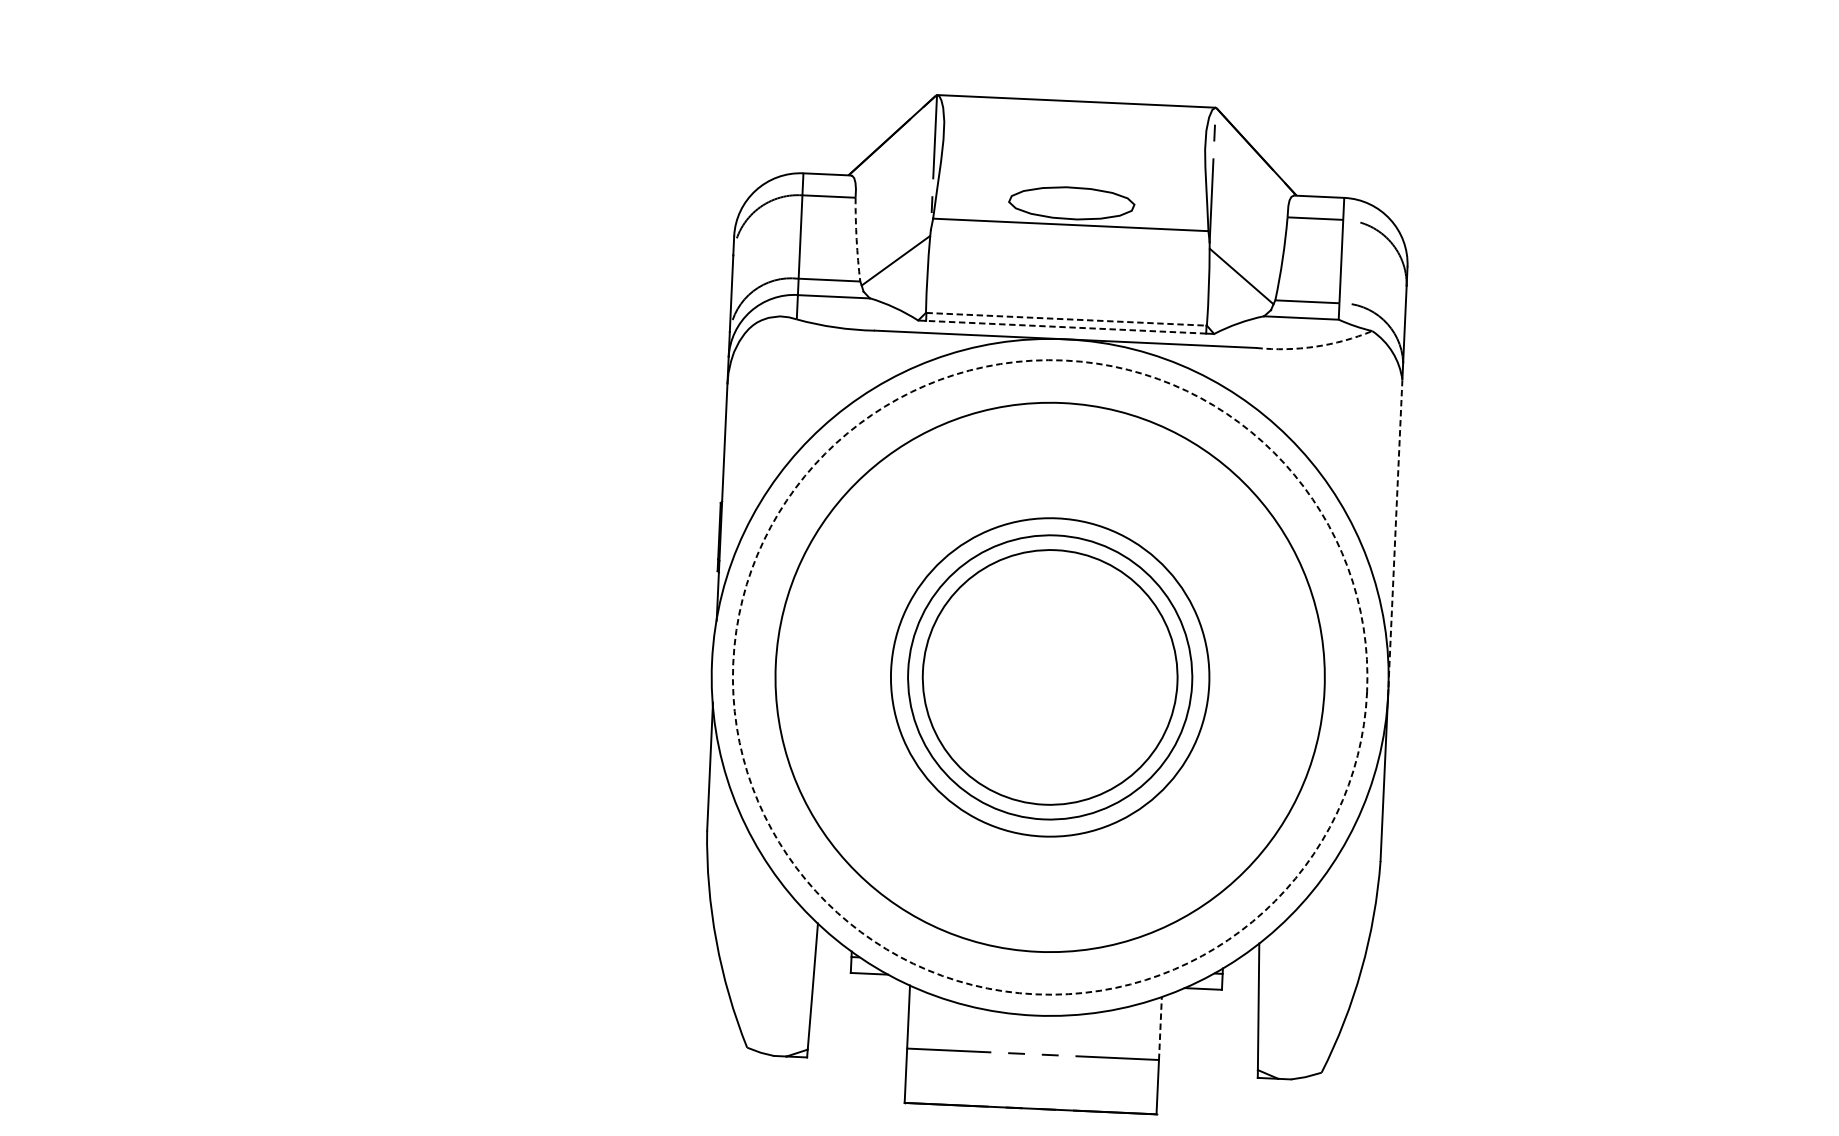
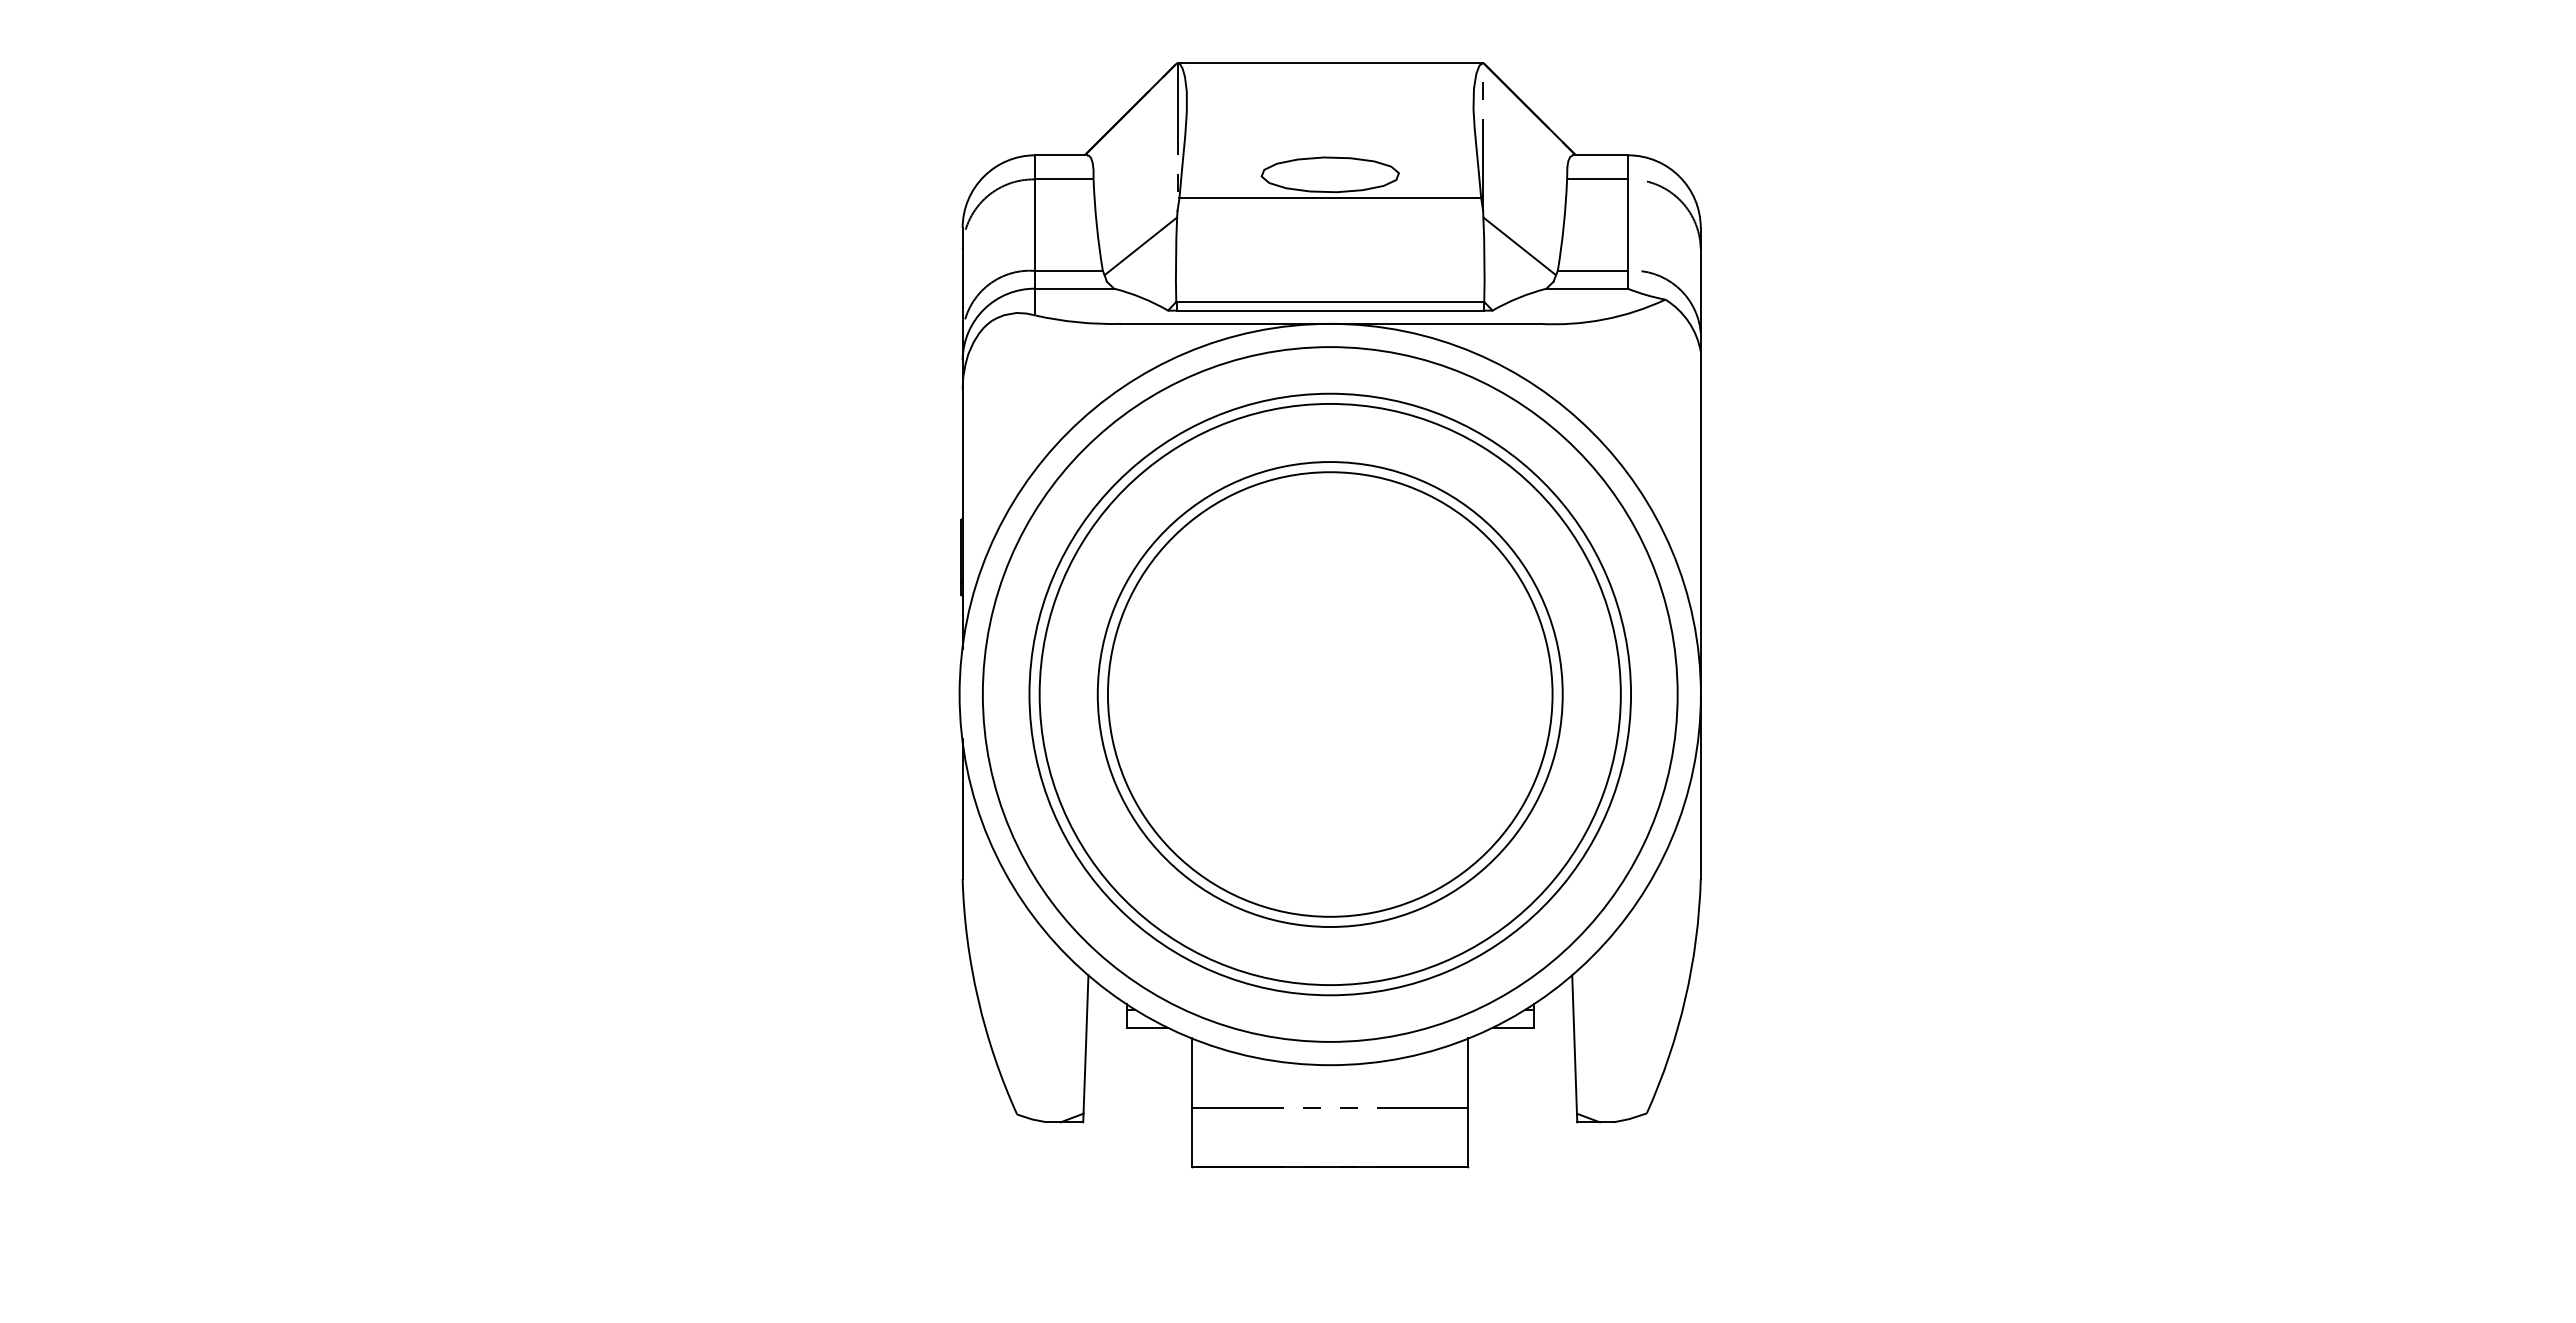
arc: (856, 239) -> (1096, 225), dashed -> solid
line: (1066, 318) -> (1330, 301), dashed -> solid
line: (1066, 327) -> (1330, 310), dashed -> solid
arc: (1315, 346) -> (1604, 319), dashed -> solid
line: (1395, 533) -> (1700, 519), dashed -> solid
circle: (1049, 677) -> (1329, 694), dashed -> solid
circle: (1049, 677) -> (1329, 694), size x1.43
circle: (1049, 677) -> (1329, 694), size x1.67
circle: (1049, 677) -> (1329, 694), size x1.67
line: (1160, 1028) -> (1468, 1073), dashed -> solid

